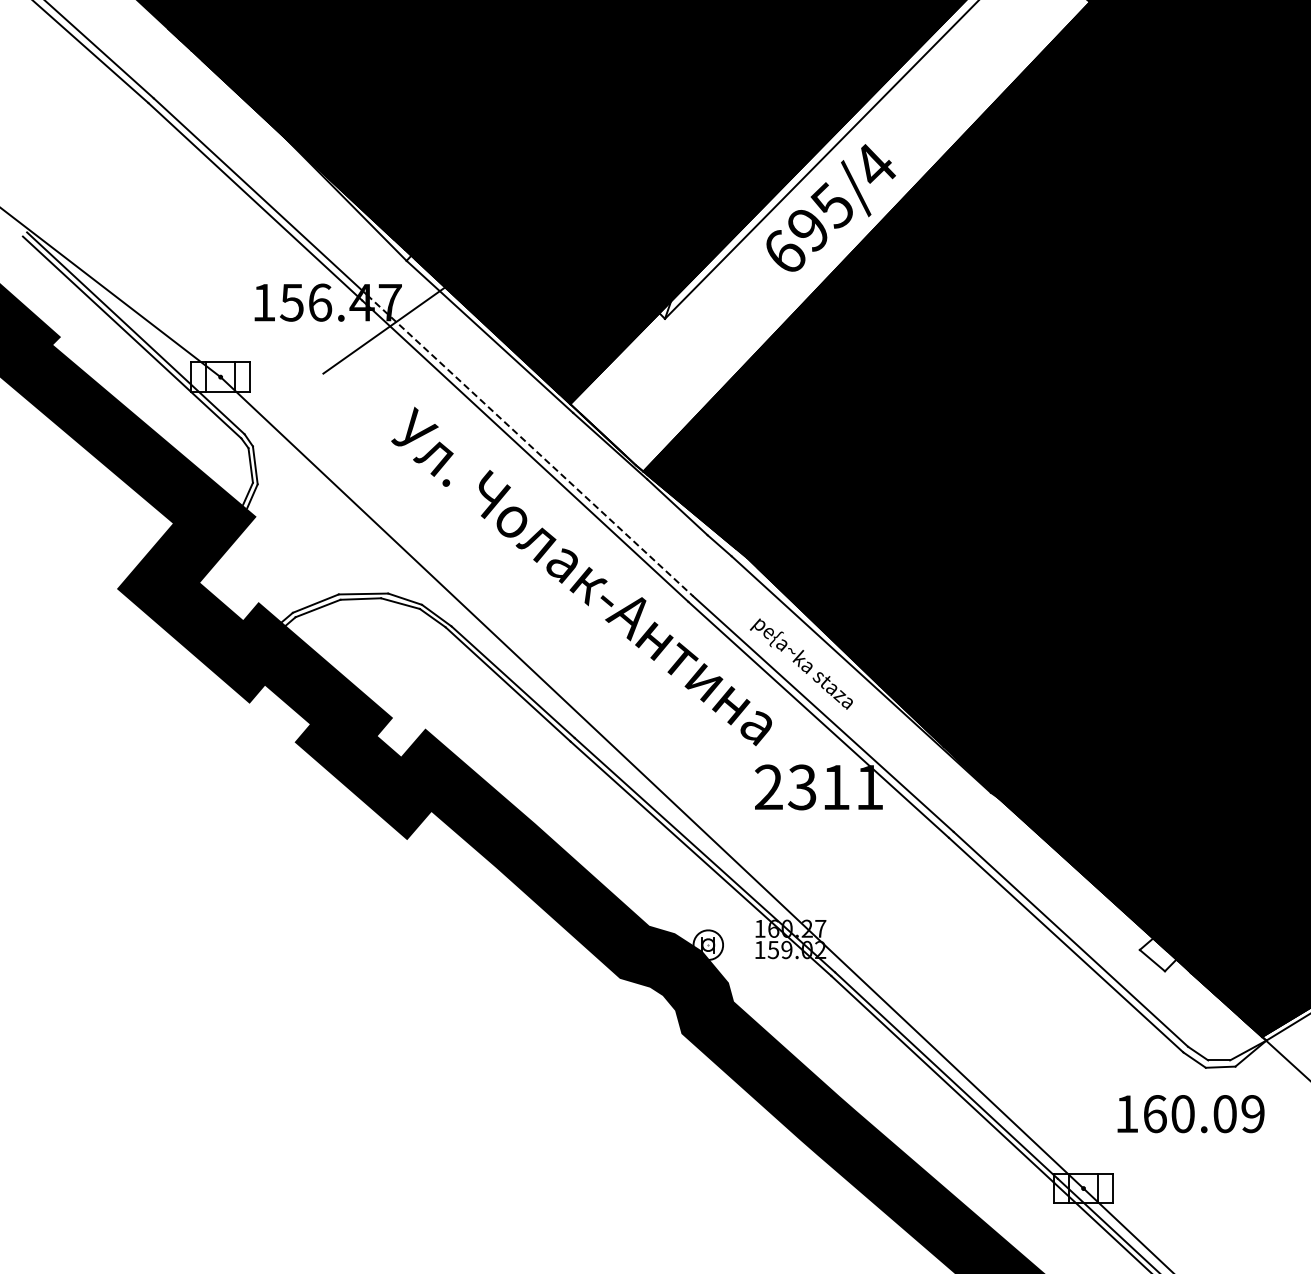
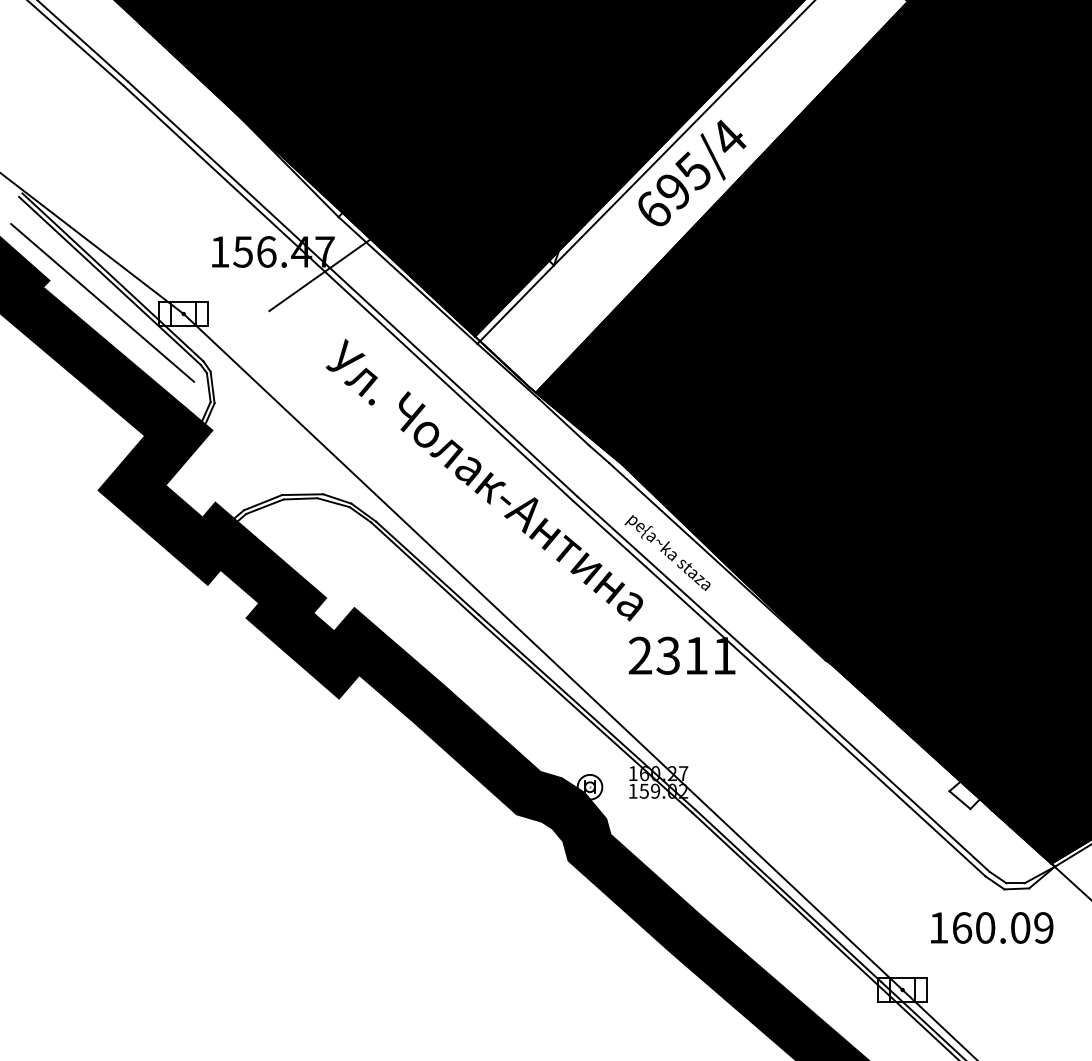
line: (123, 363) -> (102, 302), added
line: (619, 365) -> (516, 304), added
line: (530, 445) -> (441, 370), dashed -> solid

